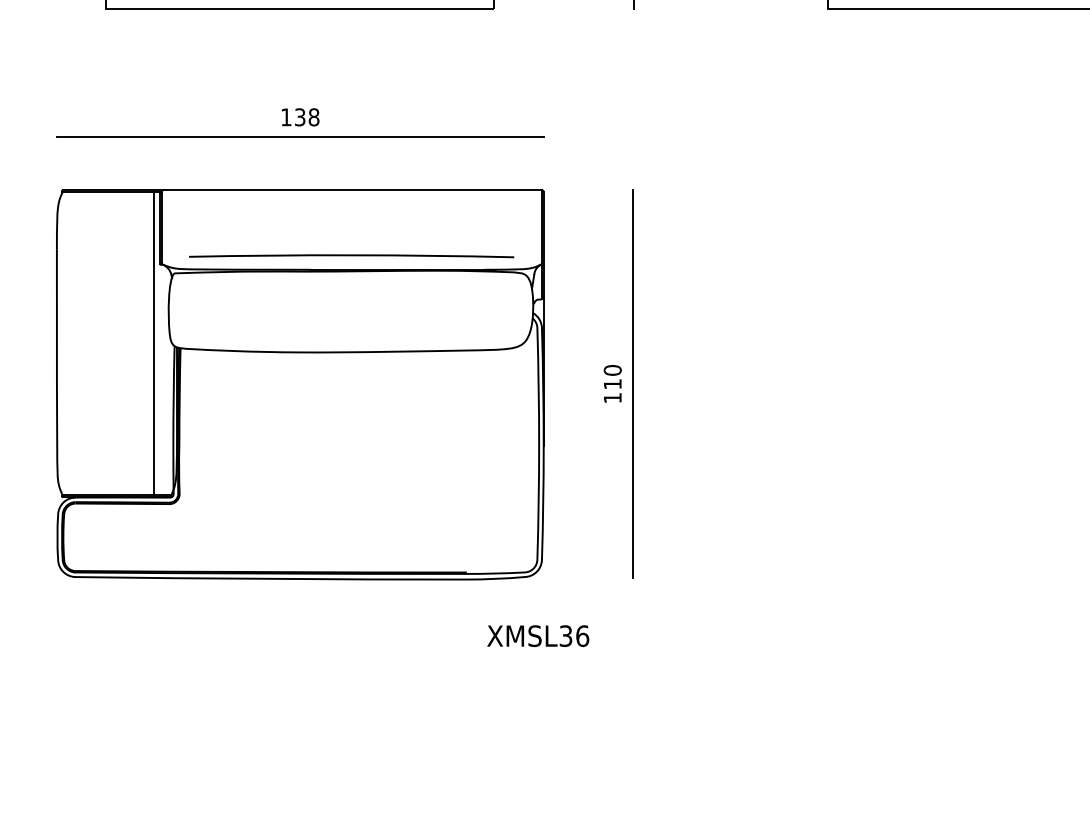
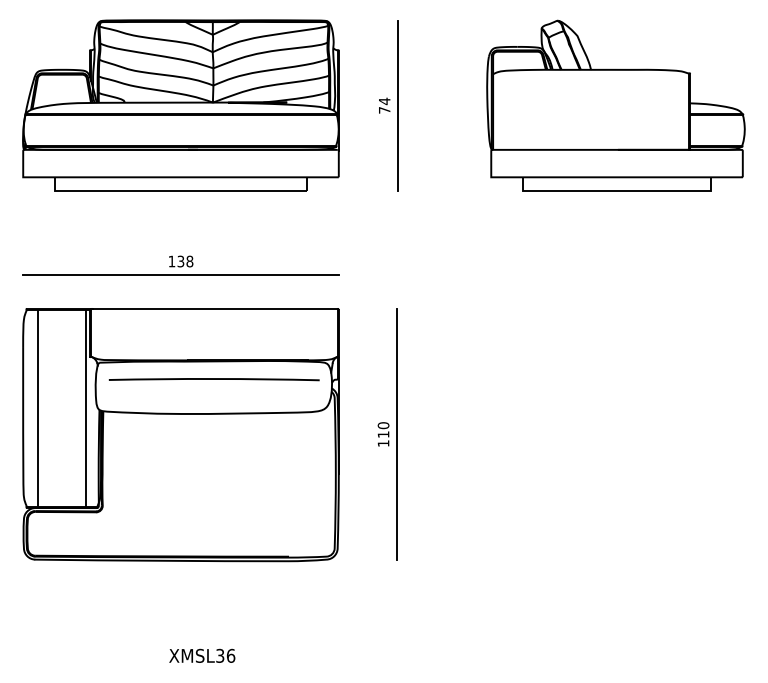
line: (350, 256) -> (213, 379), moved
line: (80, 343) -> (38, 408), added
text: (538, 635) -> (202, 655), moved

